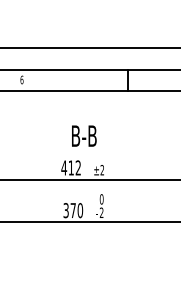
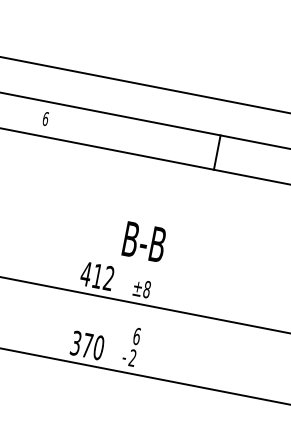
text: (84, 135) -> (145, 241), moved
text: (102, 170) -> (147, 290), ±2 -> ±8
text: (101, 199) -> (136, 336), 0 -> 6

